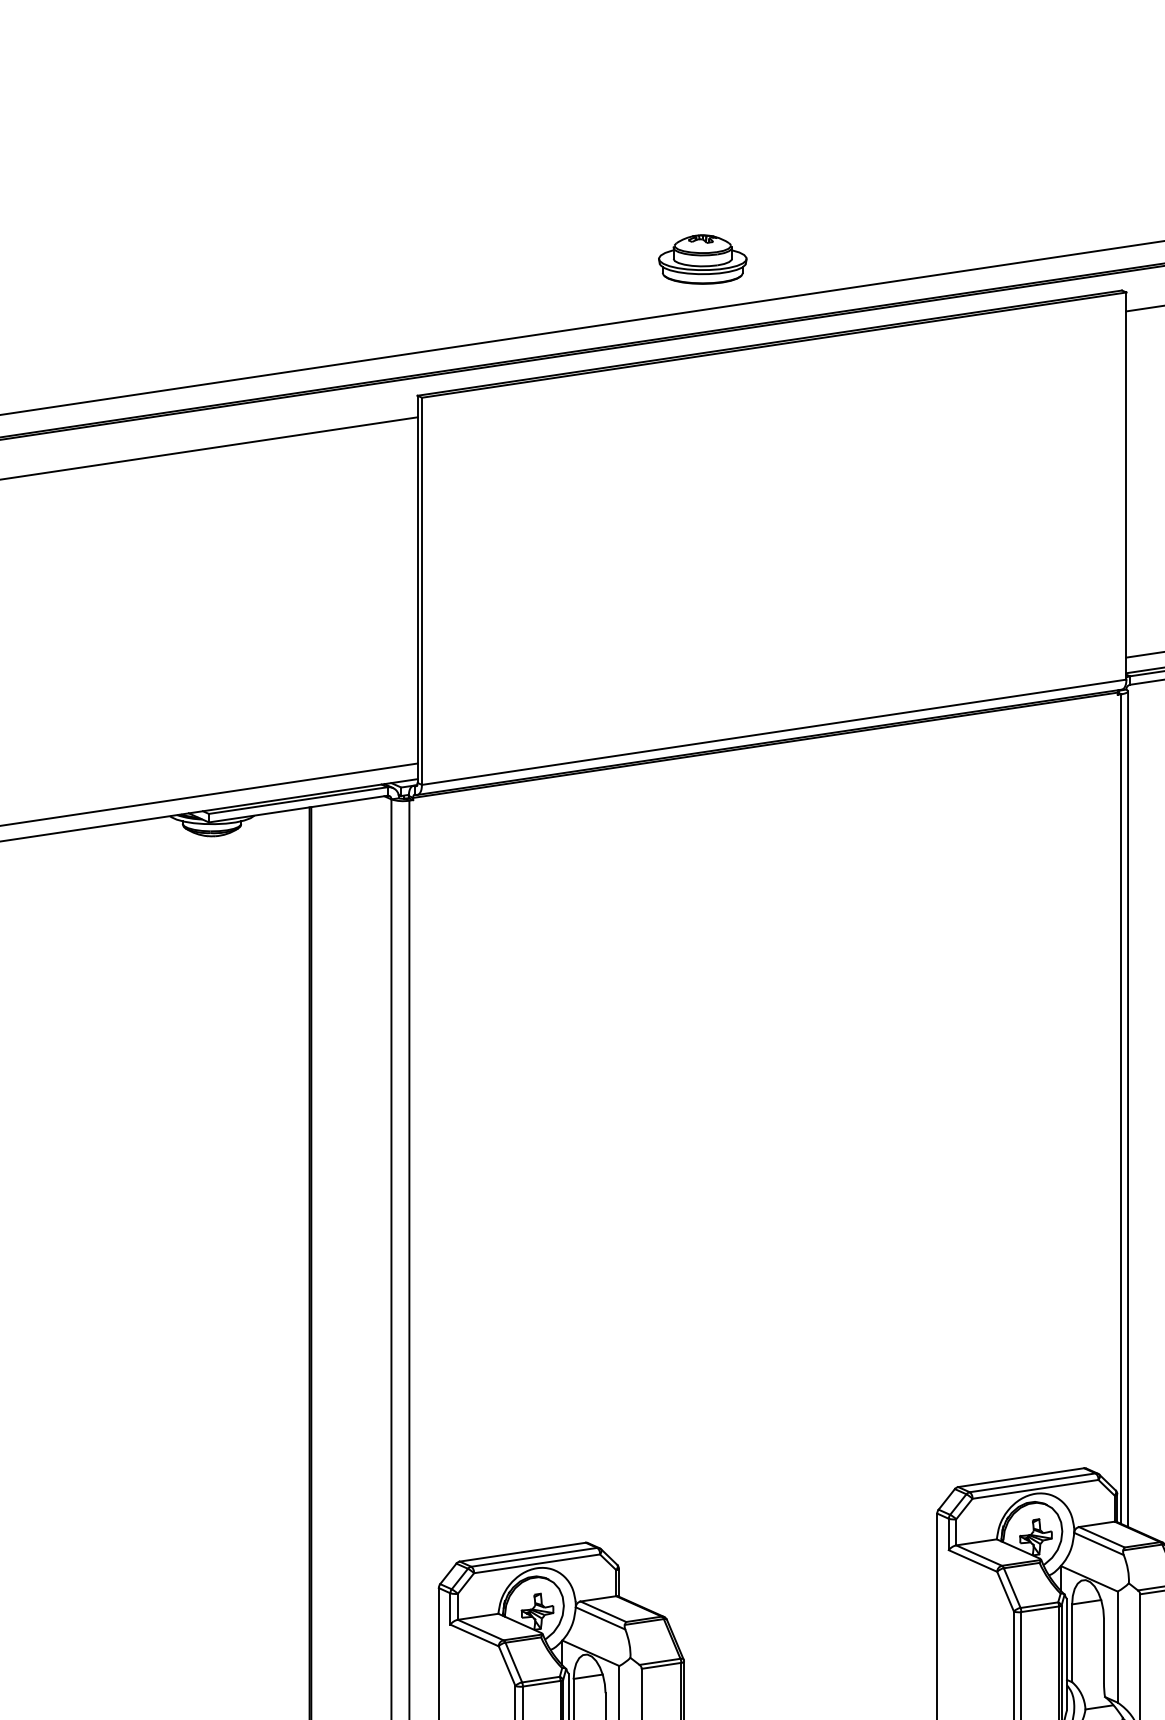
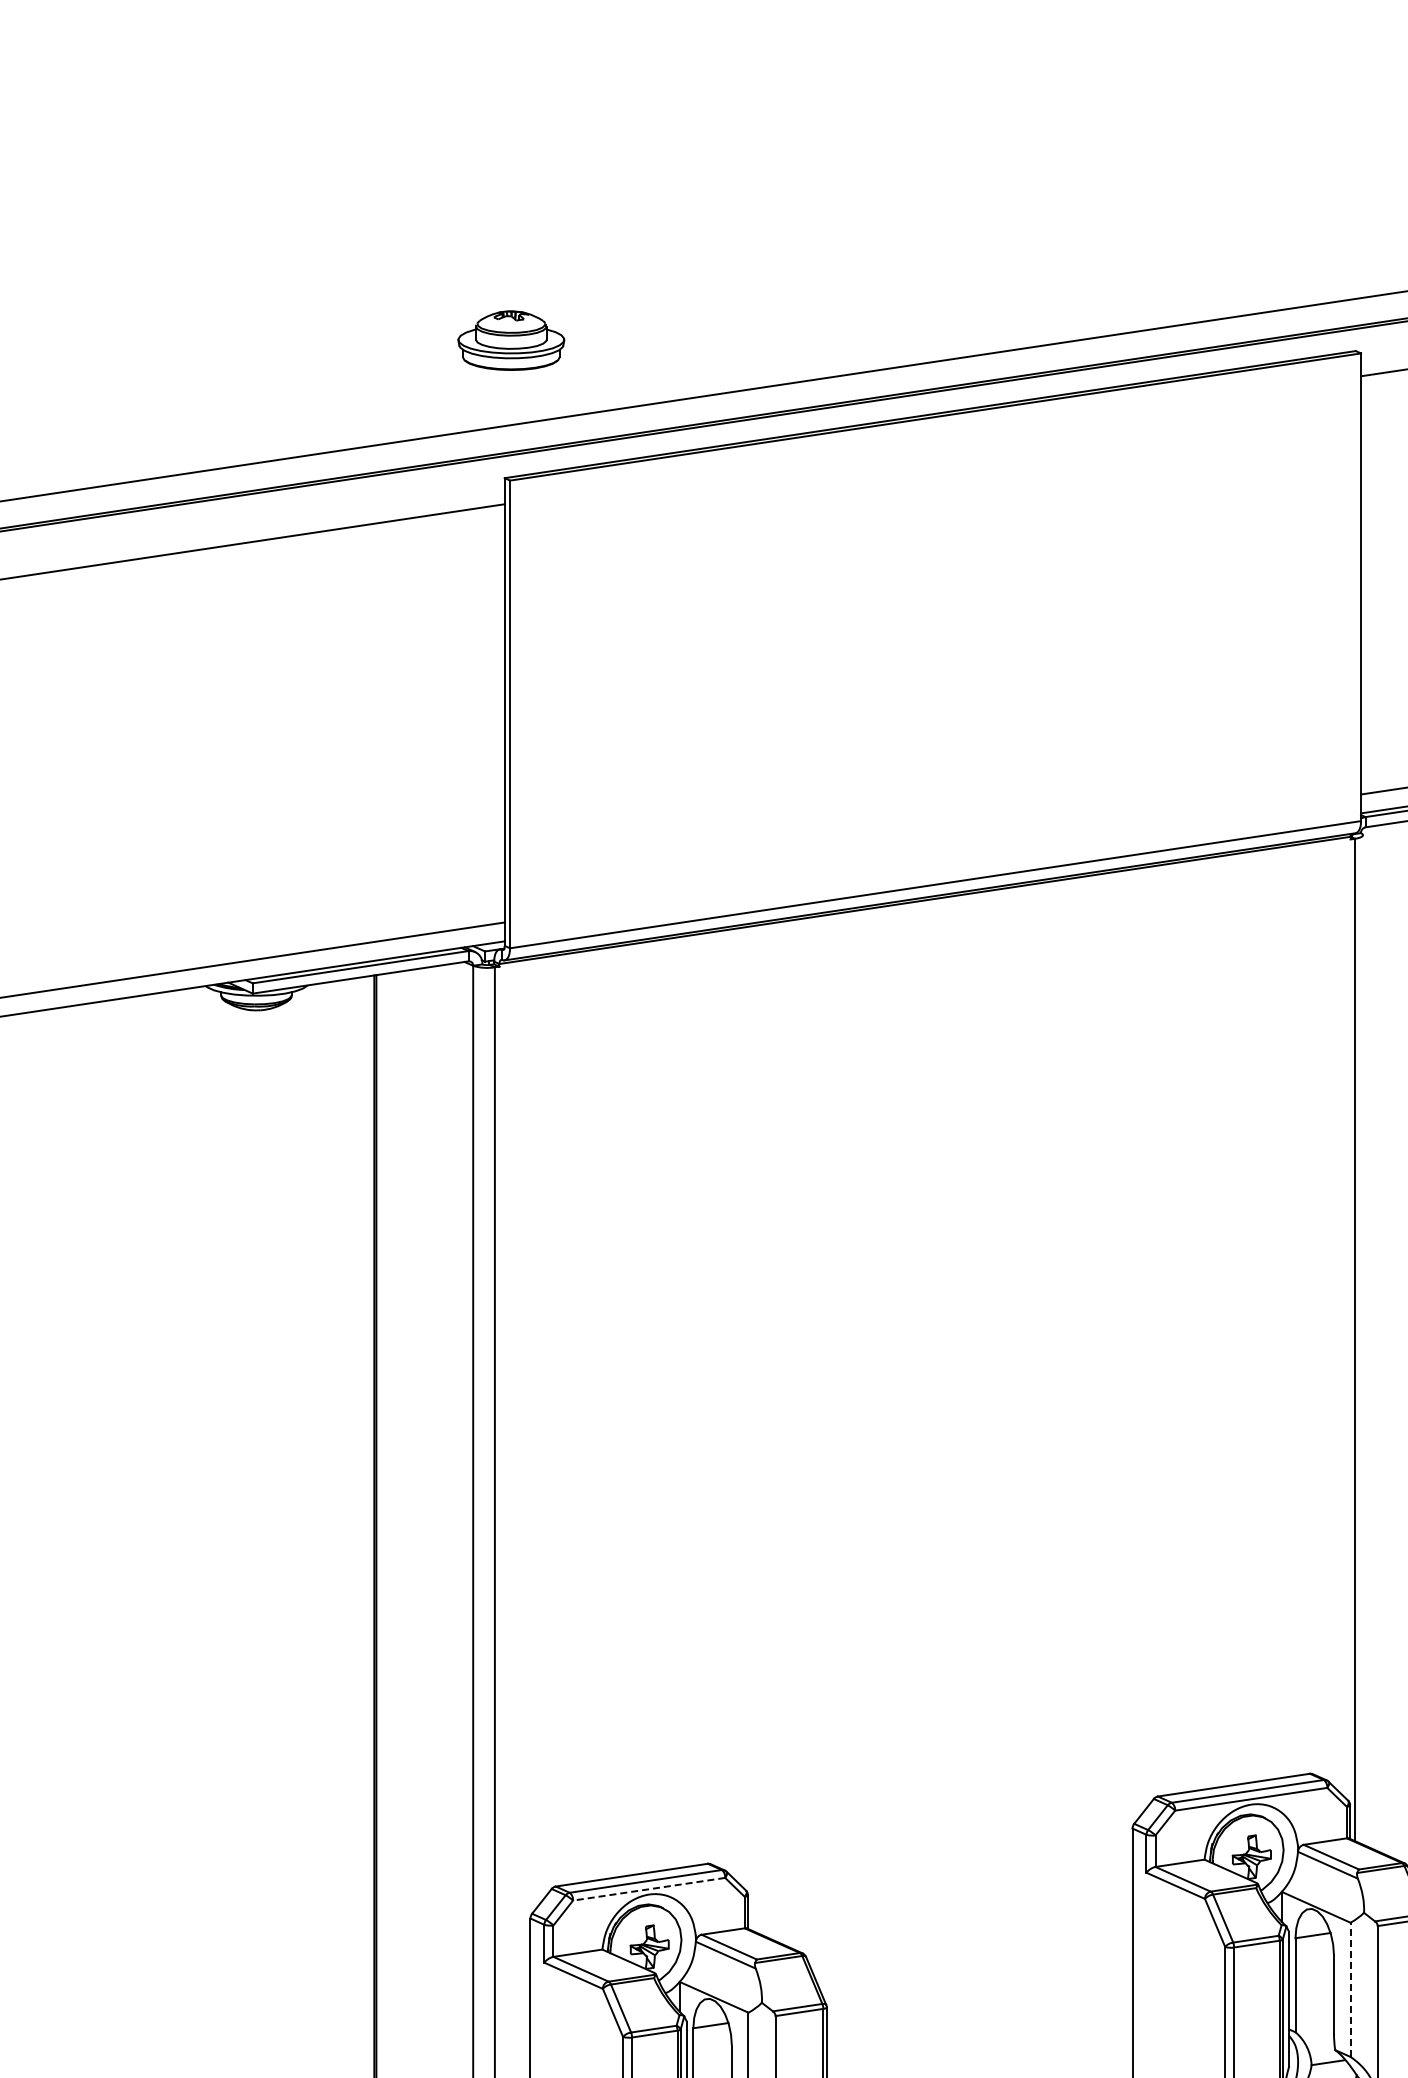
part: (702, 259) -> (511, 340), moved
line: (1127, 1108) -> (1362, 1339), removed
line: (537, 1564) -> (649, 1889), solid -> dashed
line: (1117, 1646) -> (1350, 1989), solid -> dashed

